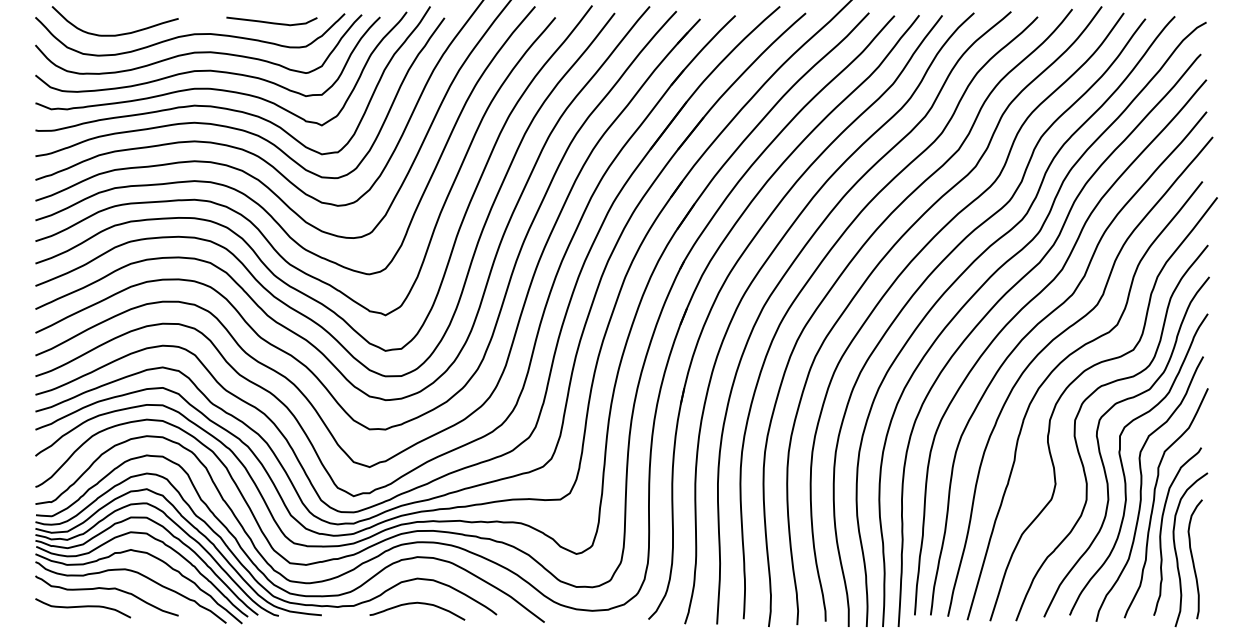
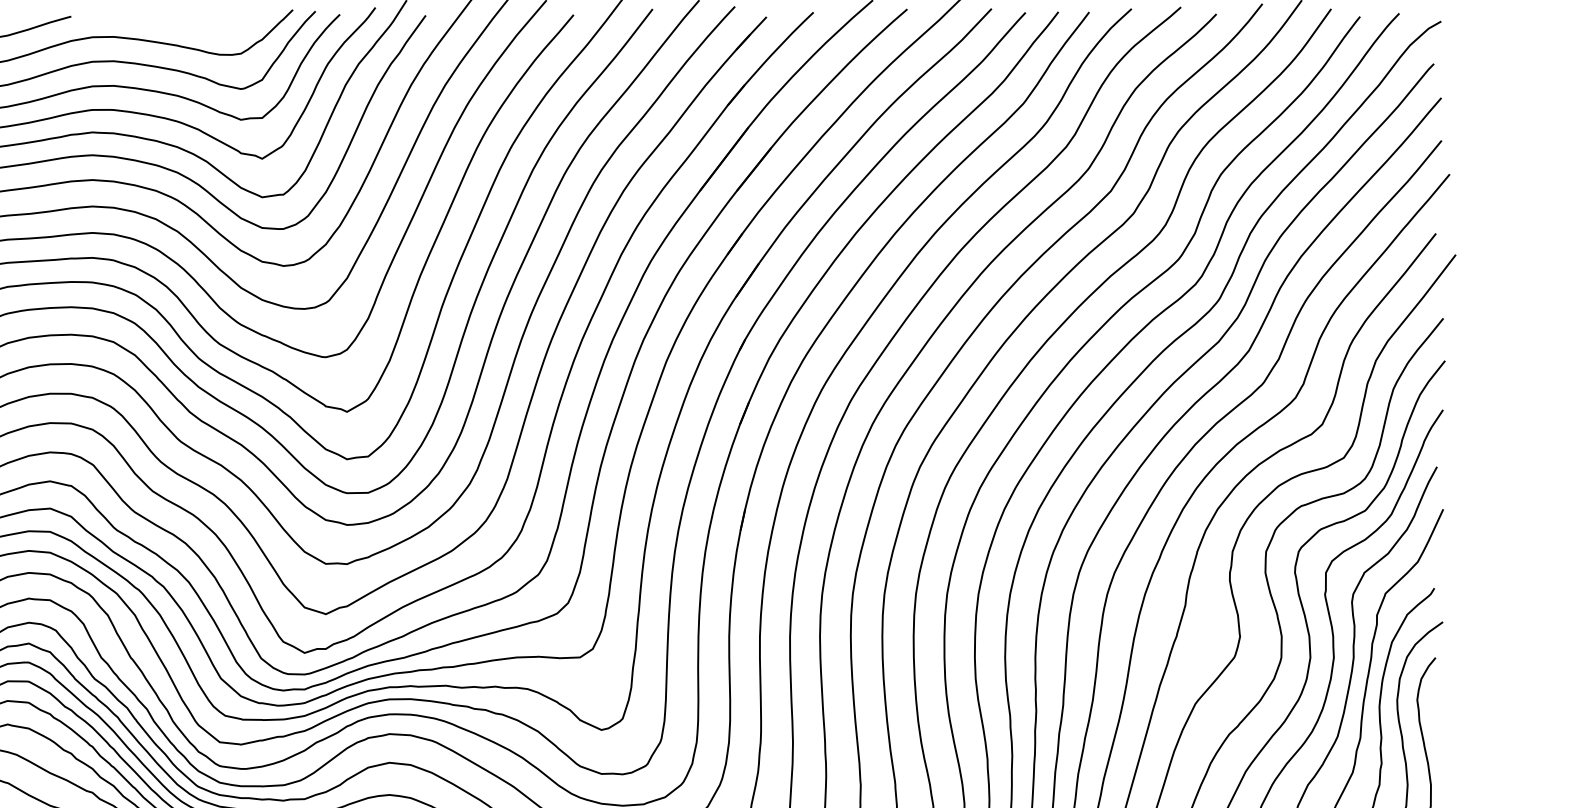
curve: (271, 22) -> (195, 21), removed

